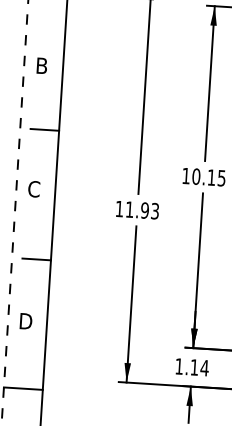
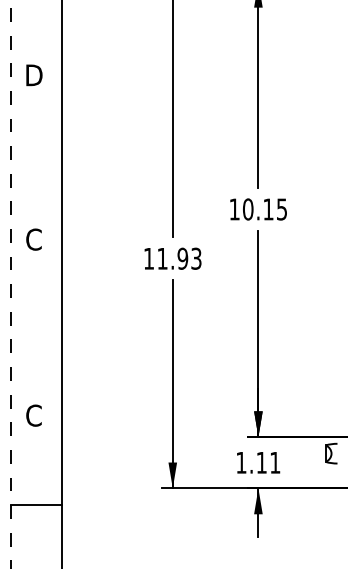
text: (42, 66) -> (34, 75), B -> D
line: (45, 130) -> (43, 160), removed
line: (36, 259) -> (43, 332), removed
text: (26, 321) -> (34, 415), D -> C
text: (204, 367) -> (274, 462), 1.14 -> 1.11

